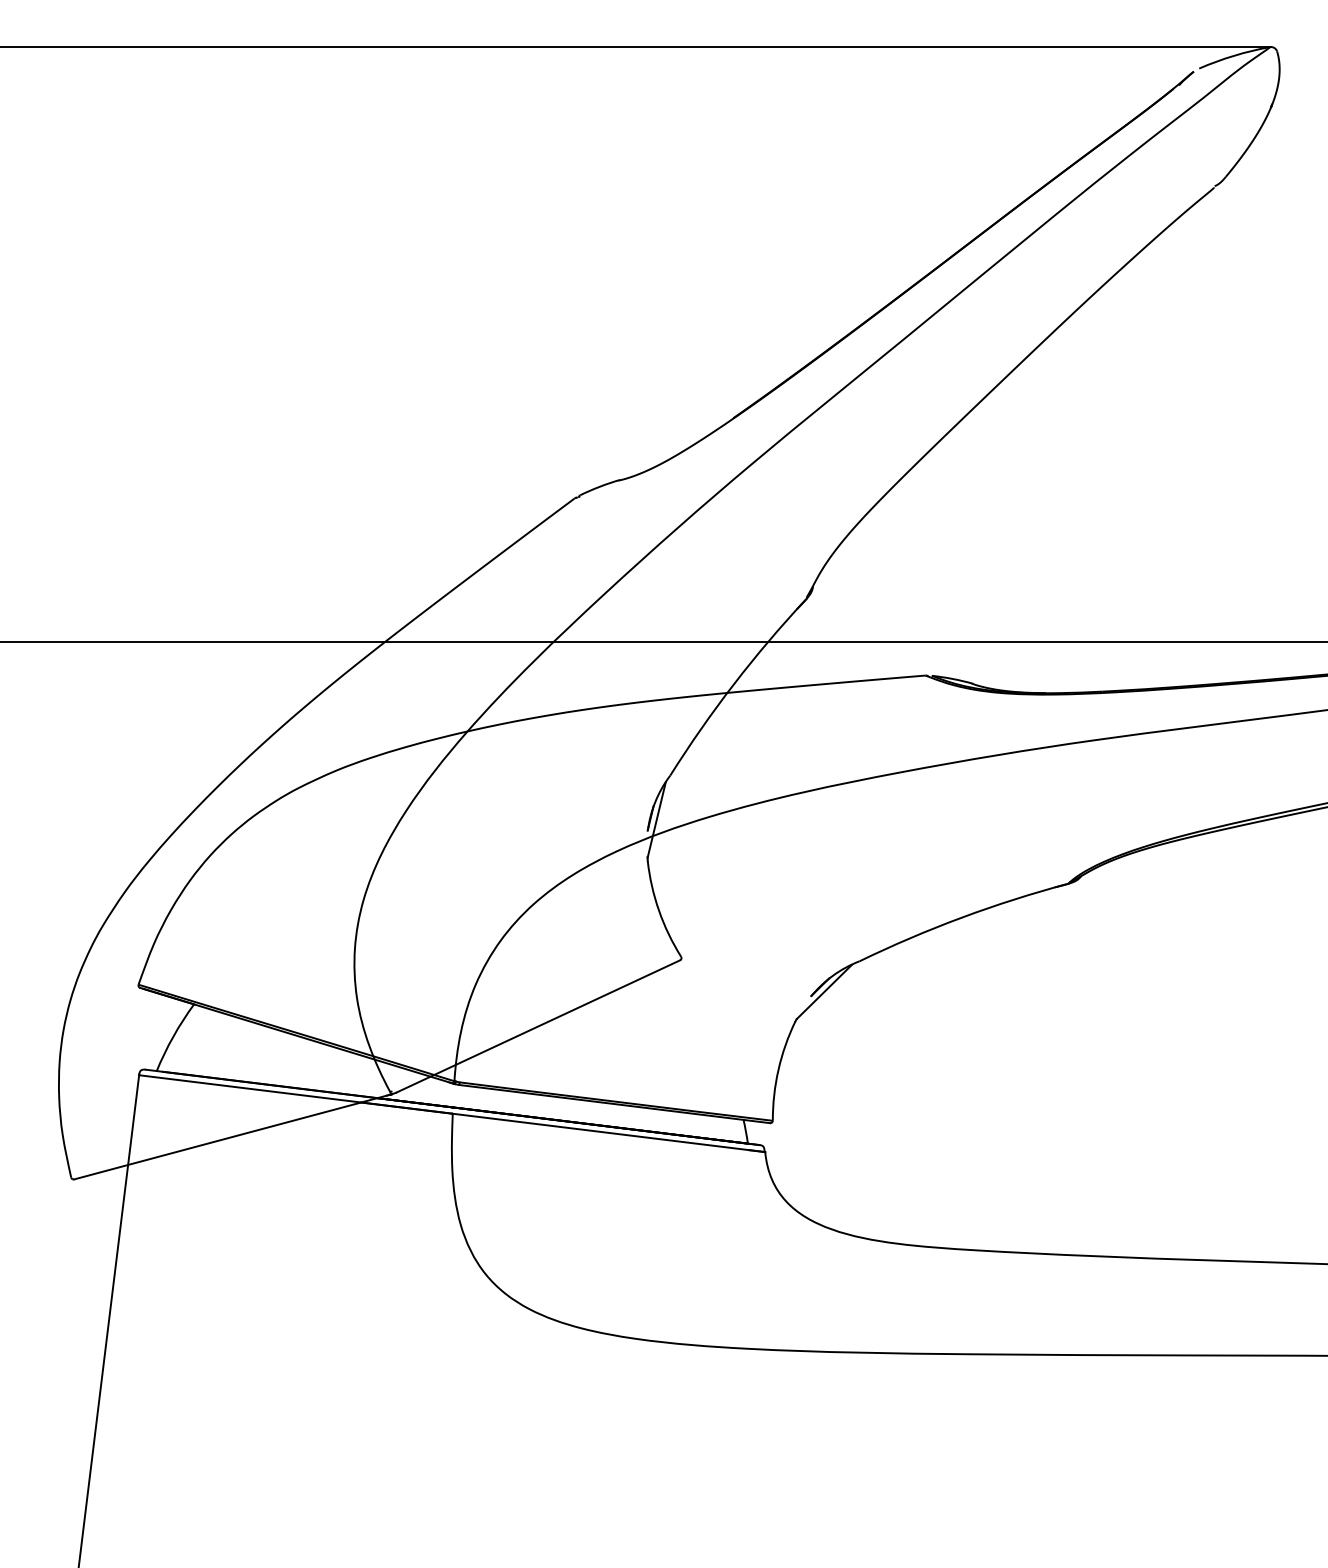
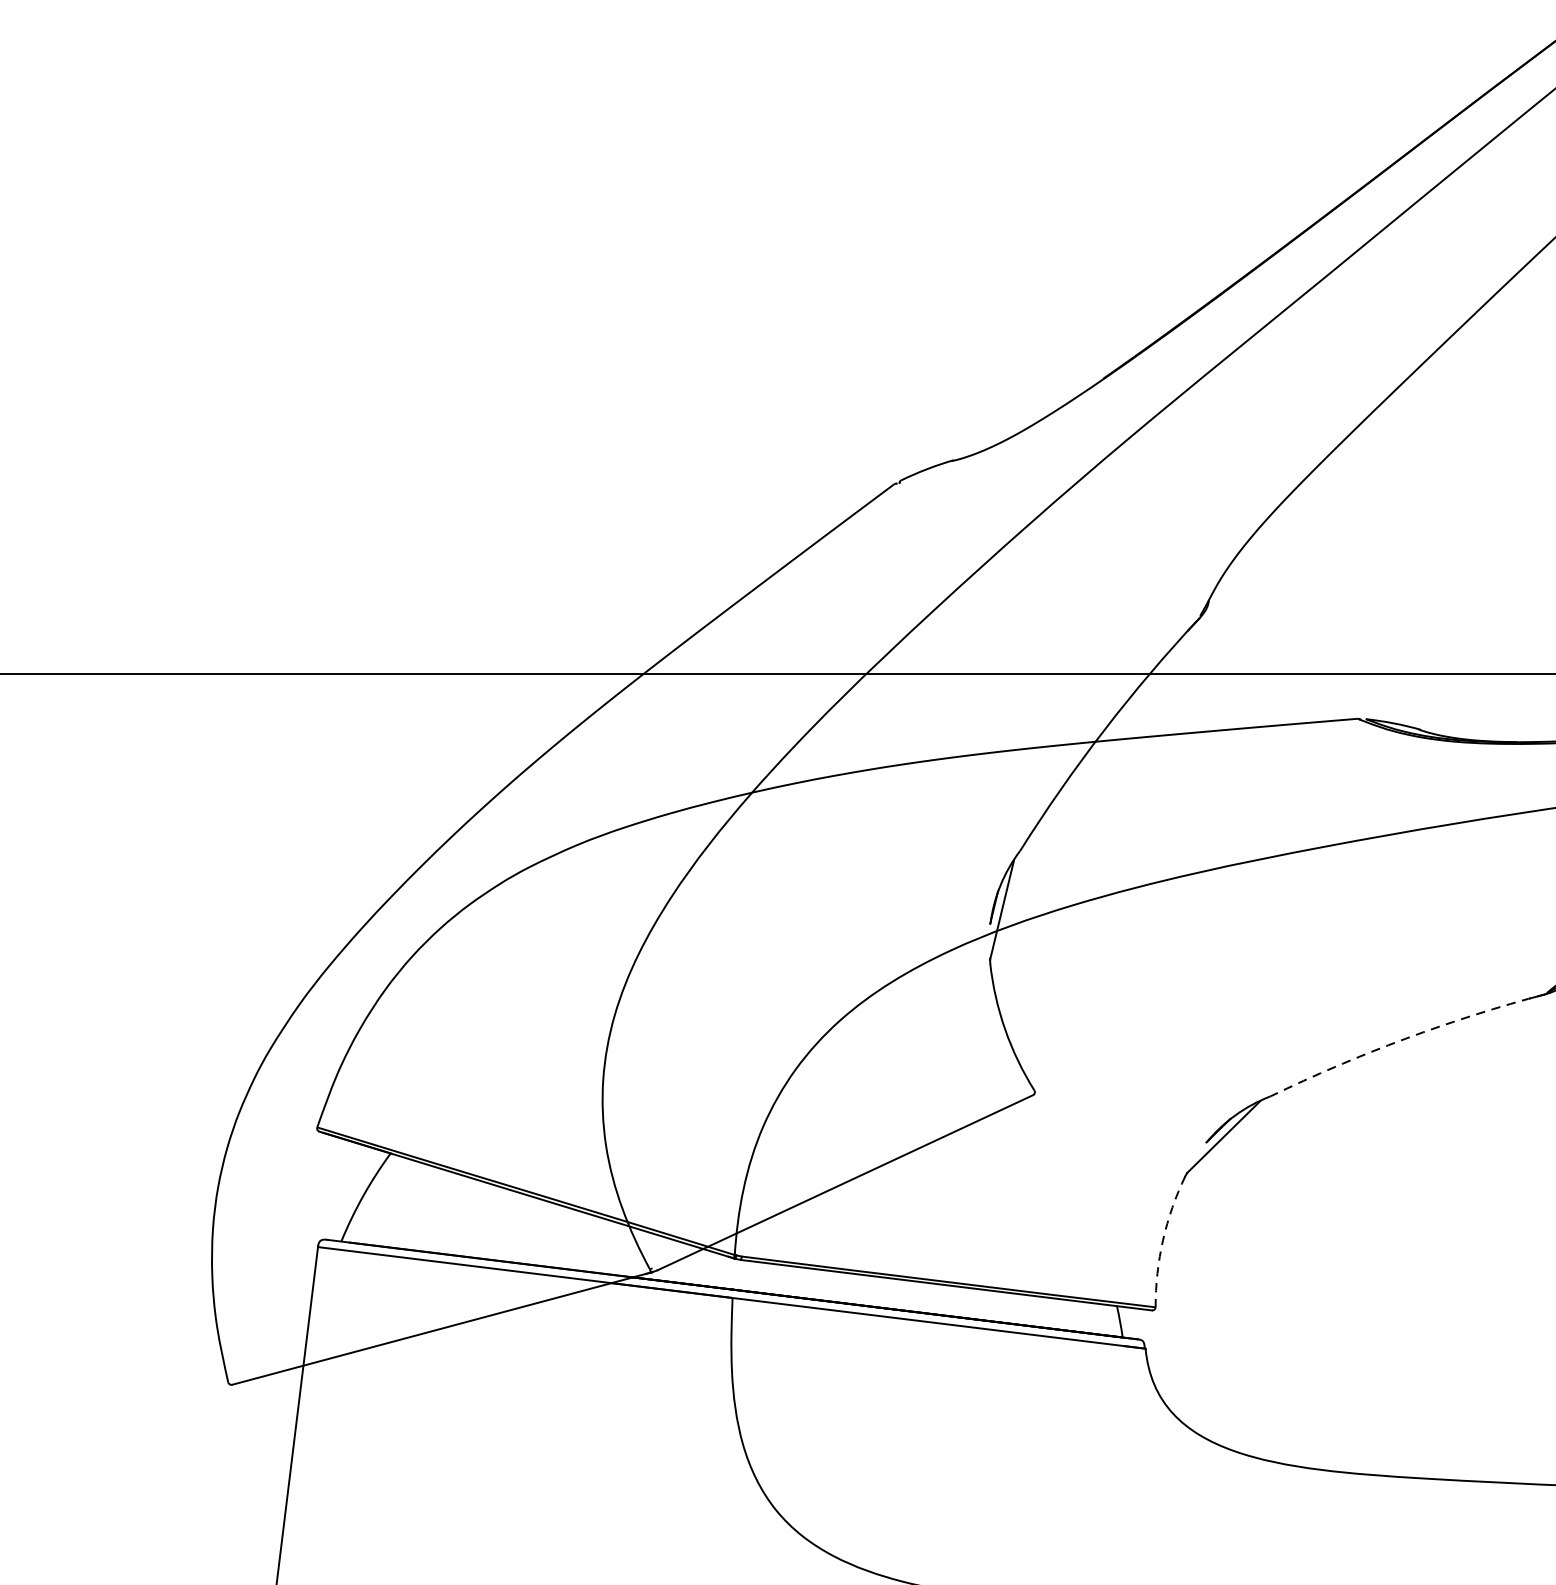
arc: (962, 917) -> (1406, 1038), solid -> dashed
arc: (778, 1069) -> (1163, 1239), solid -> dashed

